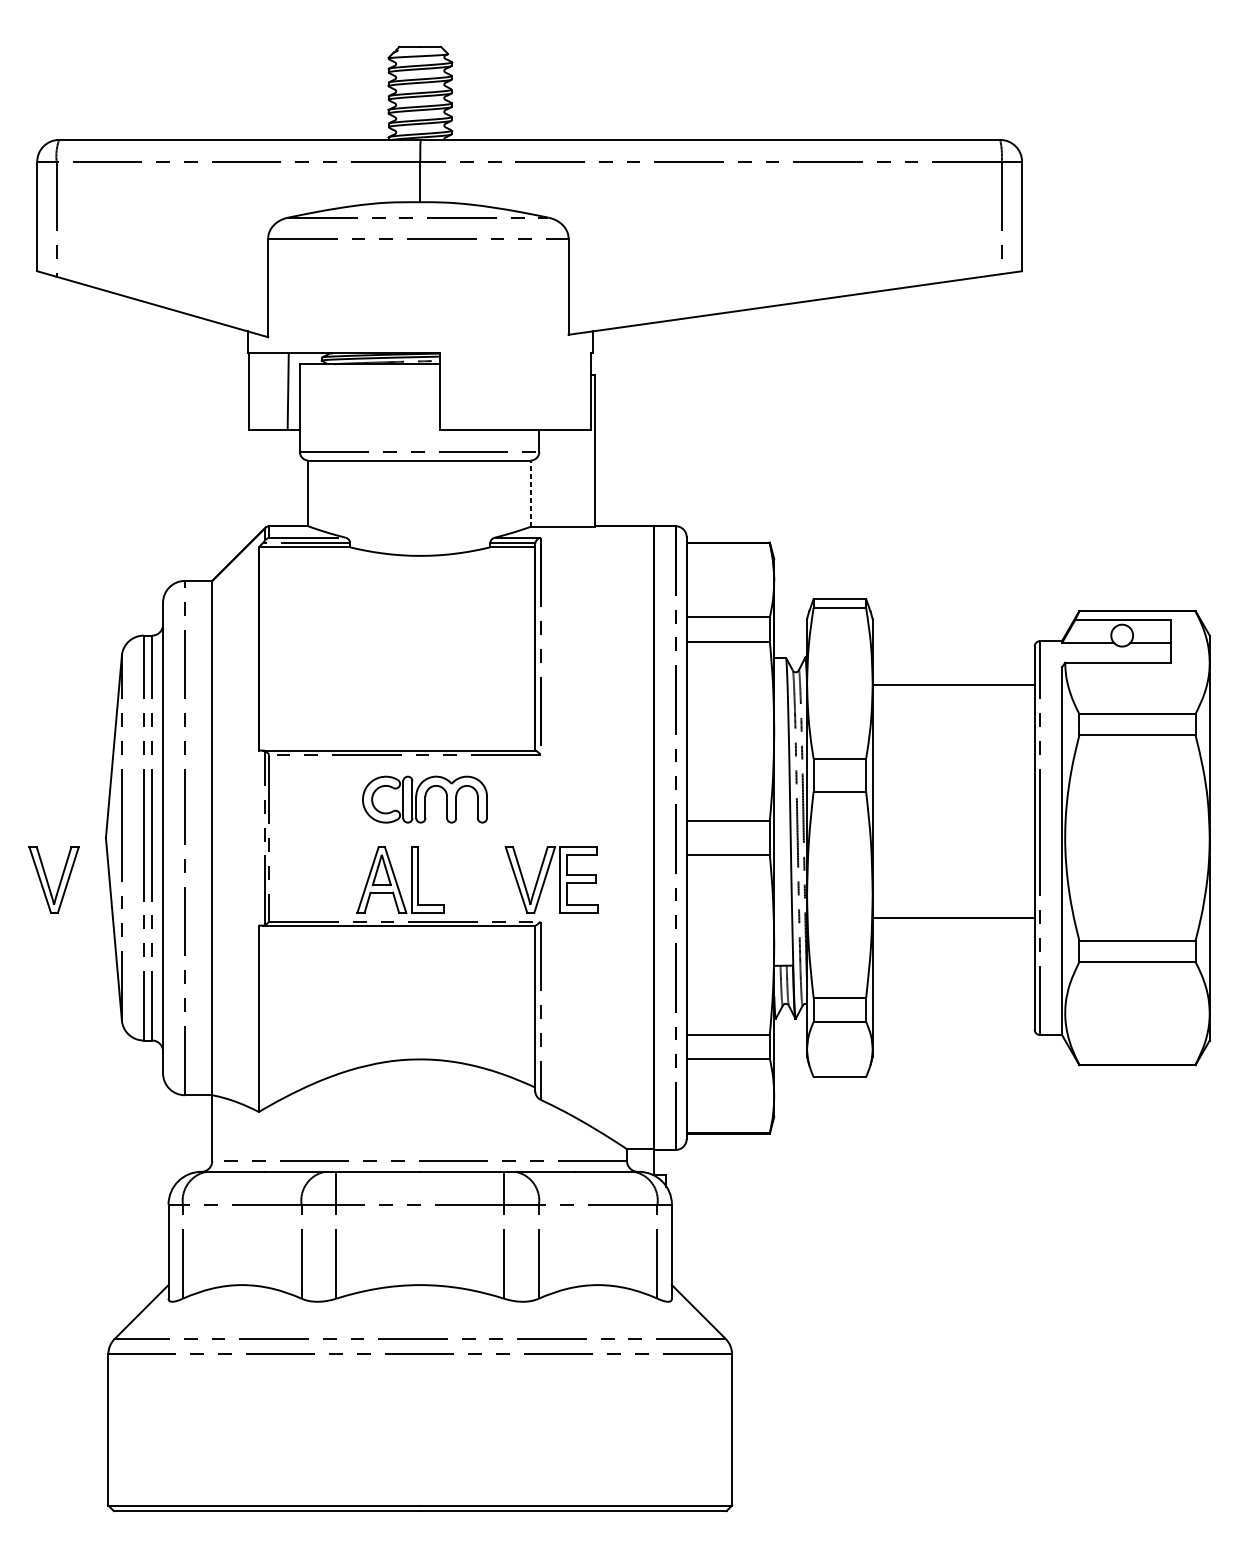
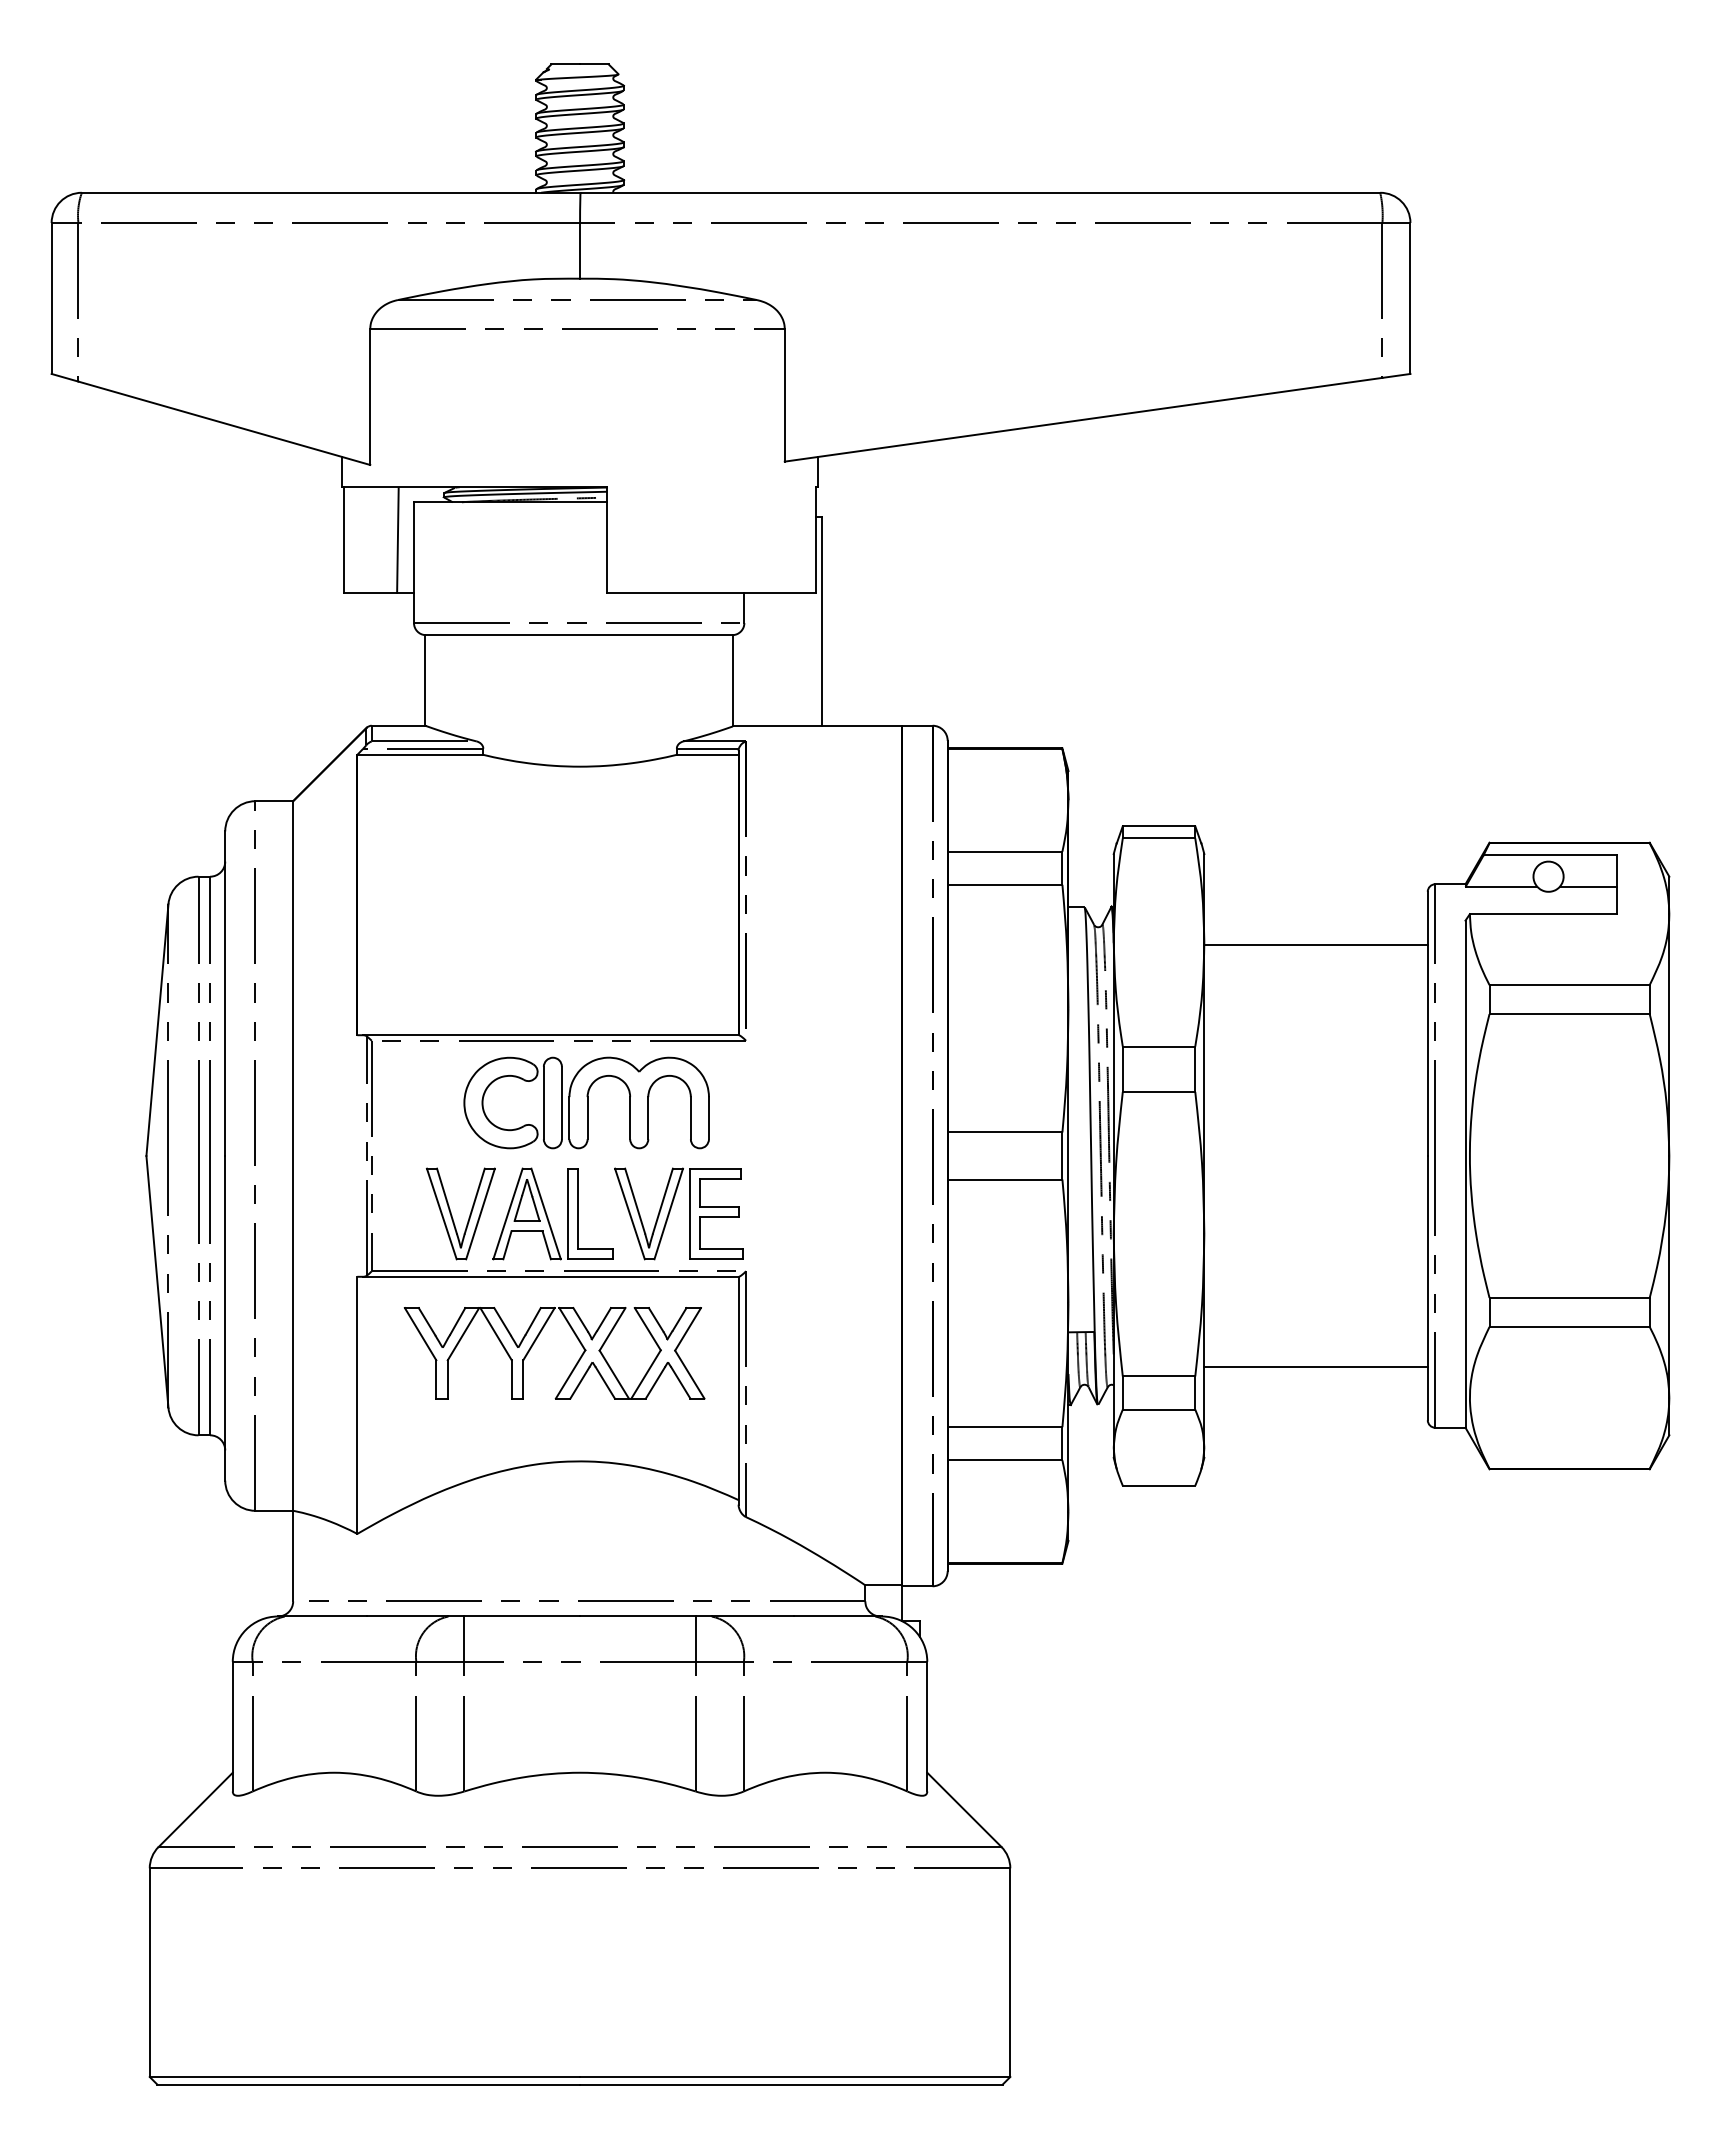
line: (530, 493) -> (732, 680), dashed -> solid
part: (424, 799) -> (586, 1102), size x1.43
part: (546, 876) -> (671, 1209), moved
part: (48, 881) -> (452, 1215), moved
line: (953, 918) -> (1315, 1367), moved
part: (387, 973) -> (535, 1342), added

